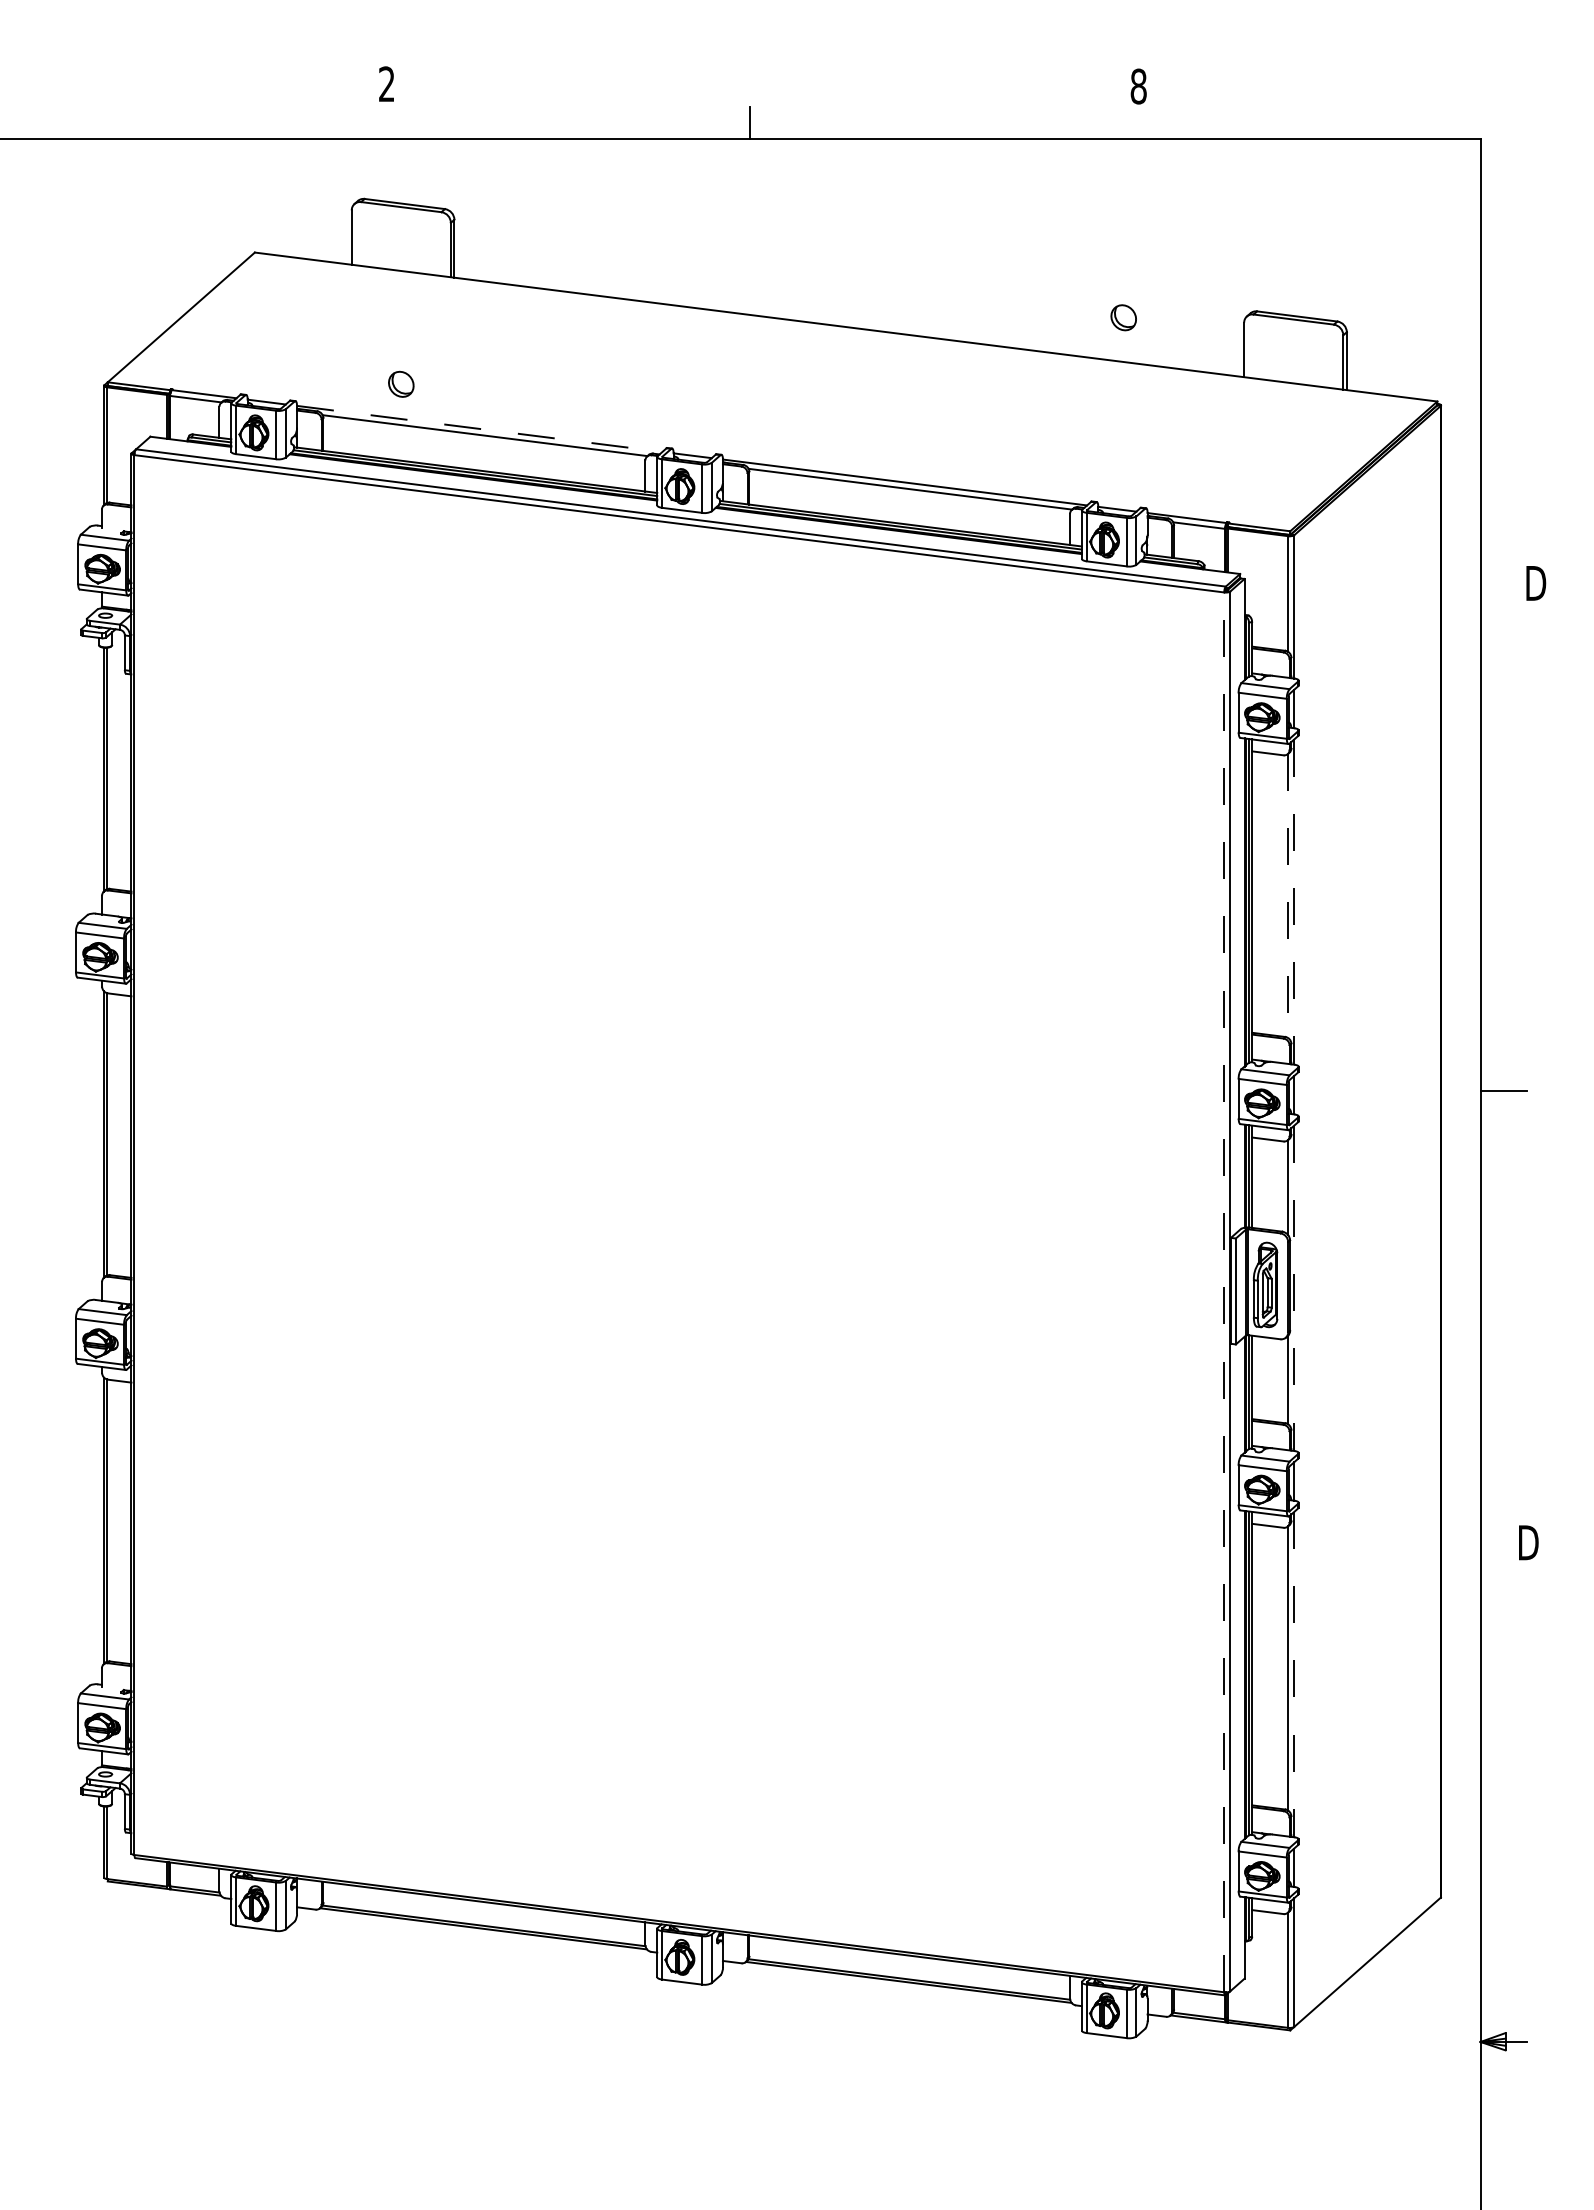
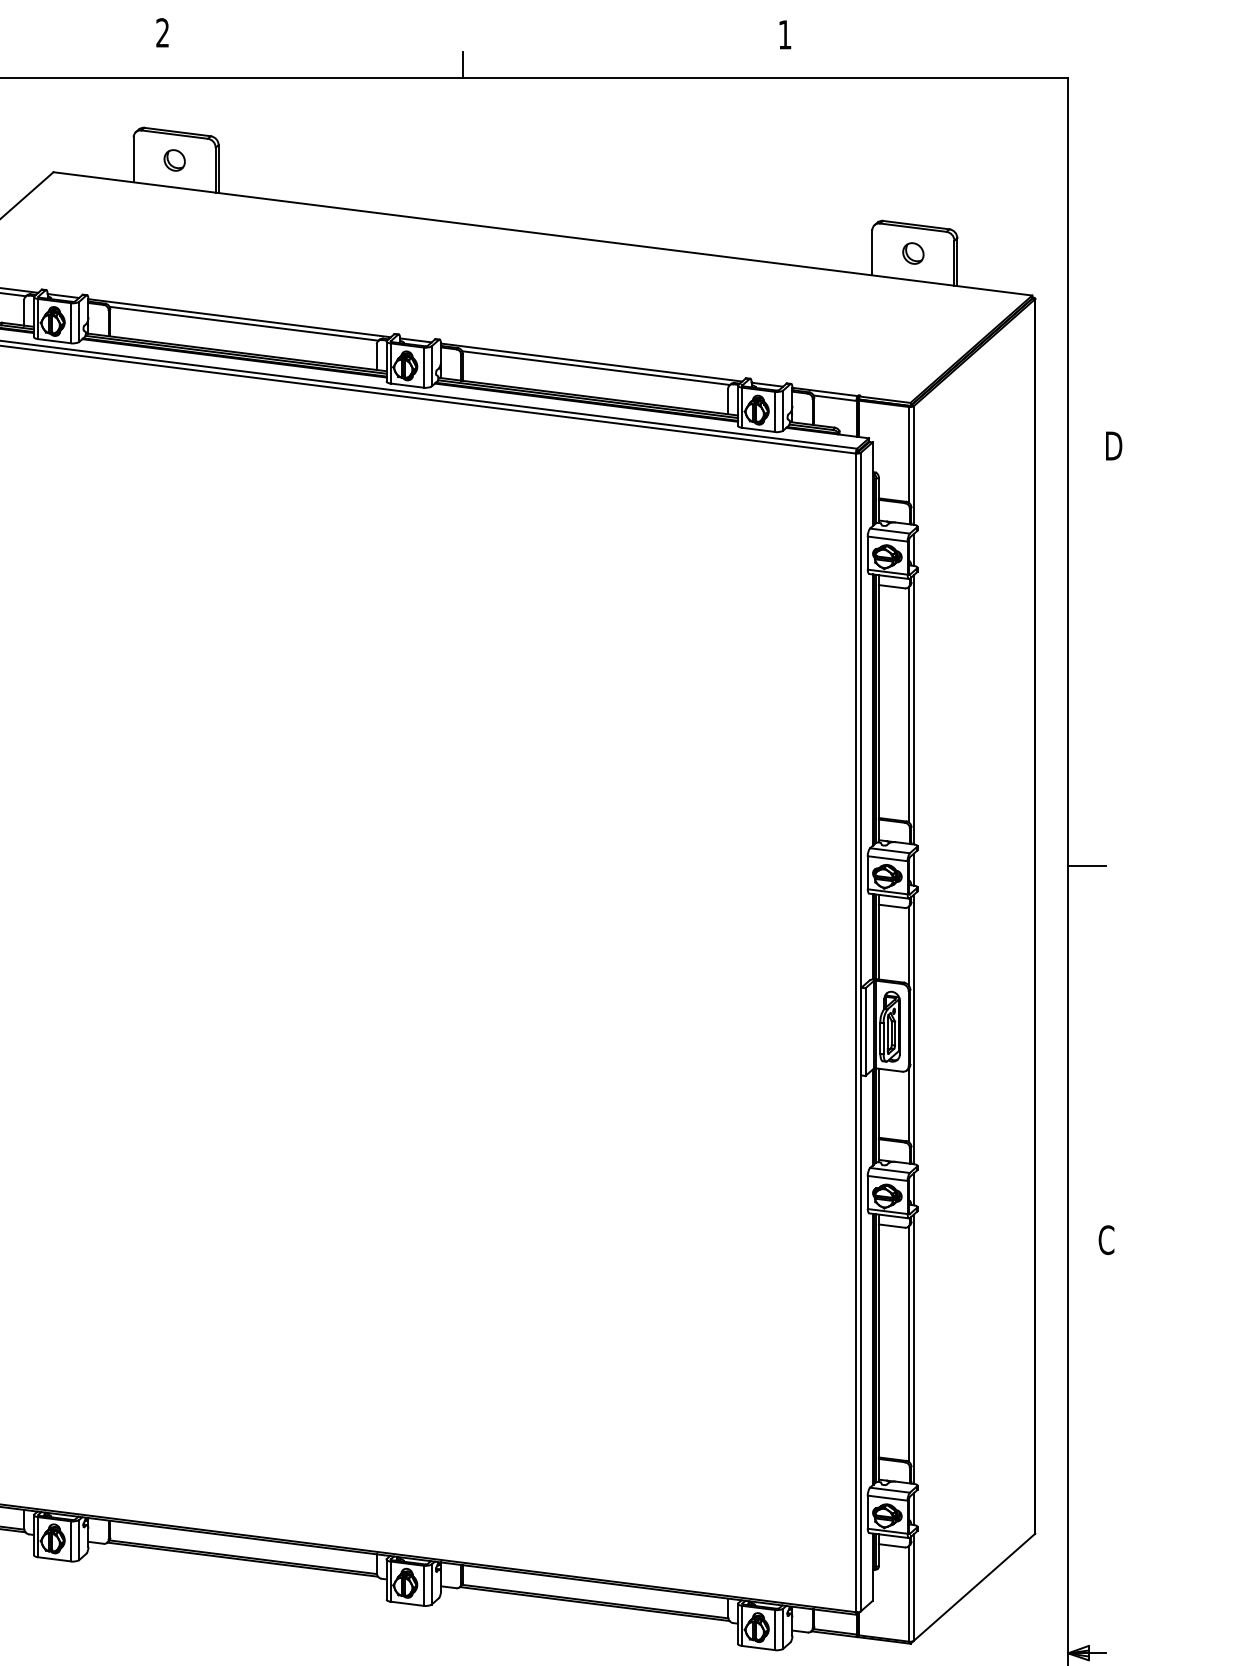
text: (1138, 86) -> (784, 34), 8 -> 1
part: (1123, 317) -> (913, 253), moved
part: (401, 383) -> (174, 159), moved
line: (480, 429) -> (240, 318), dashed -> solid
line: (1288, 896) -> (909, 705), dashed -> solid
line: (1294, 902) -> (914, 710), dashed -> solid
line: (1294, 1288) -> (914, 1029), dashed -> solid
line: (1224, 1292) -> (856, 1032), dashed -> solid
text: (1527, 1542) -> (1106, 1239), D -> C
line: (1294, 1674) -> (914, 1349), dashed -> solid

